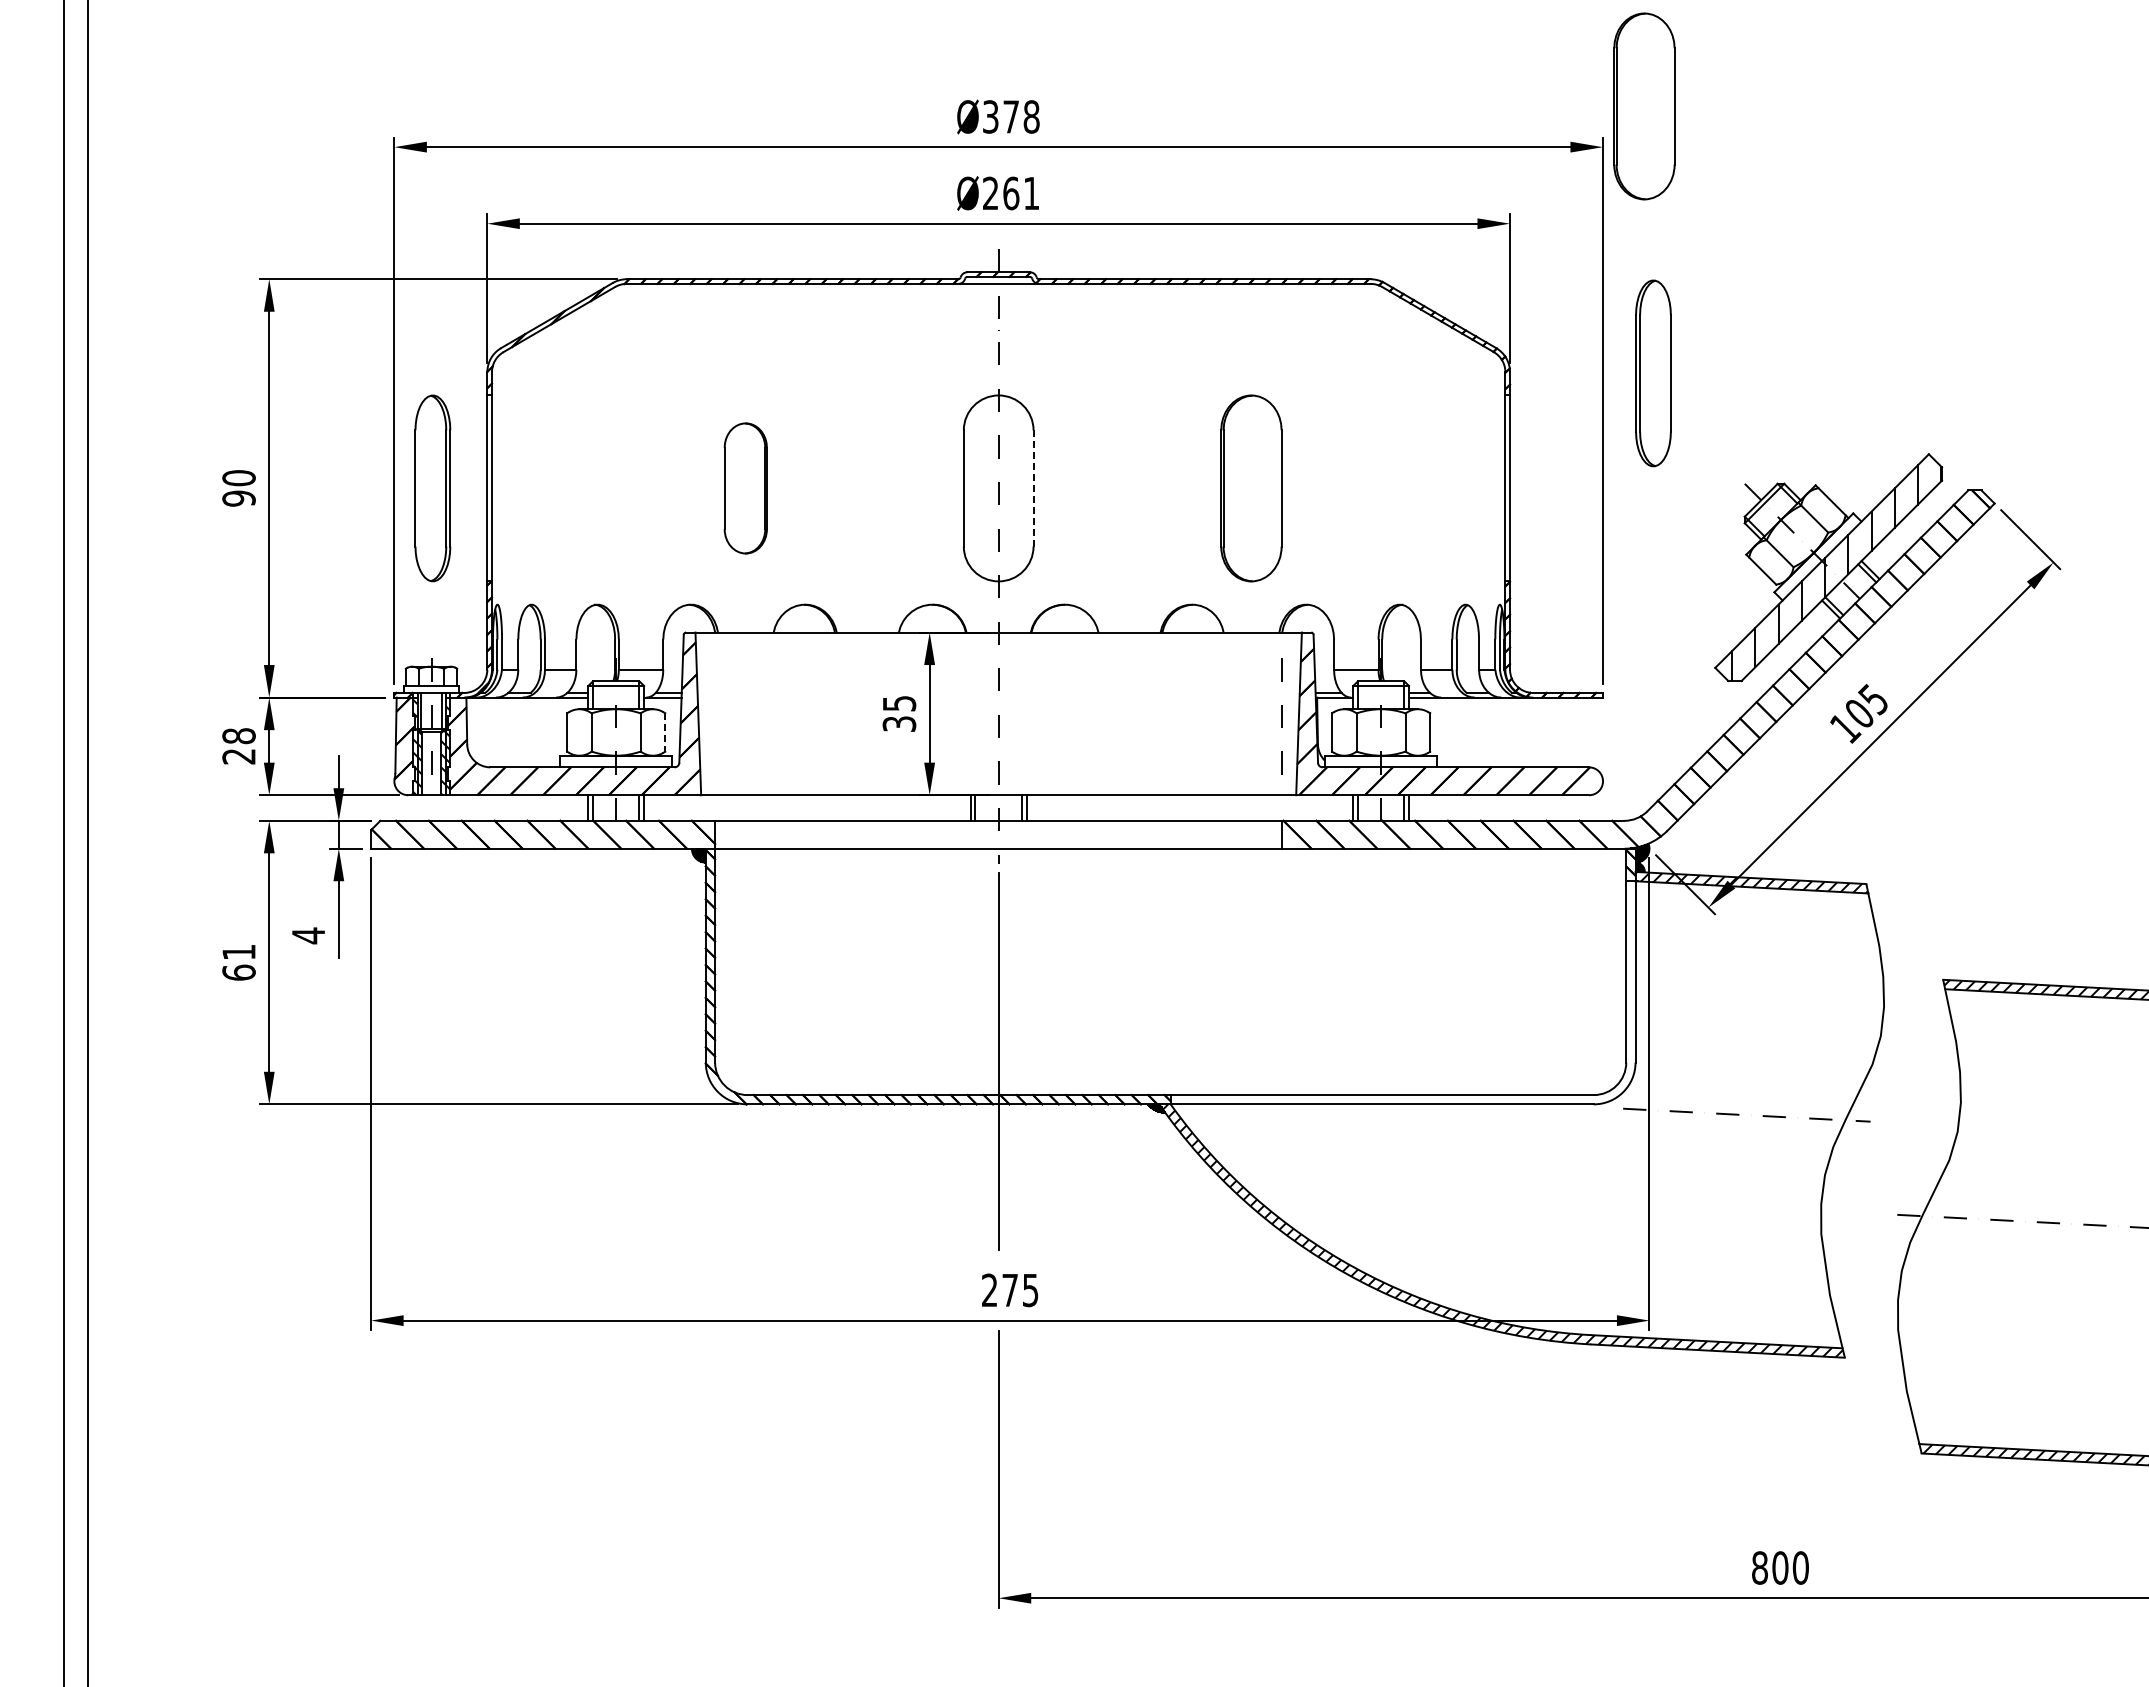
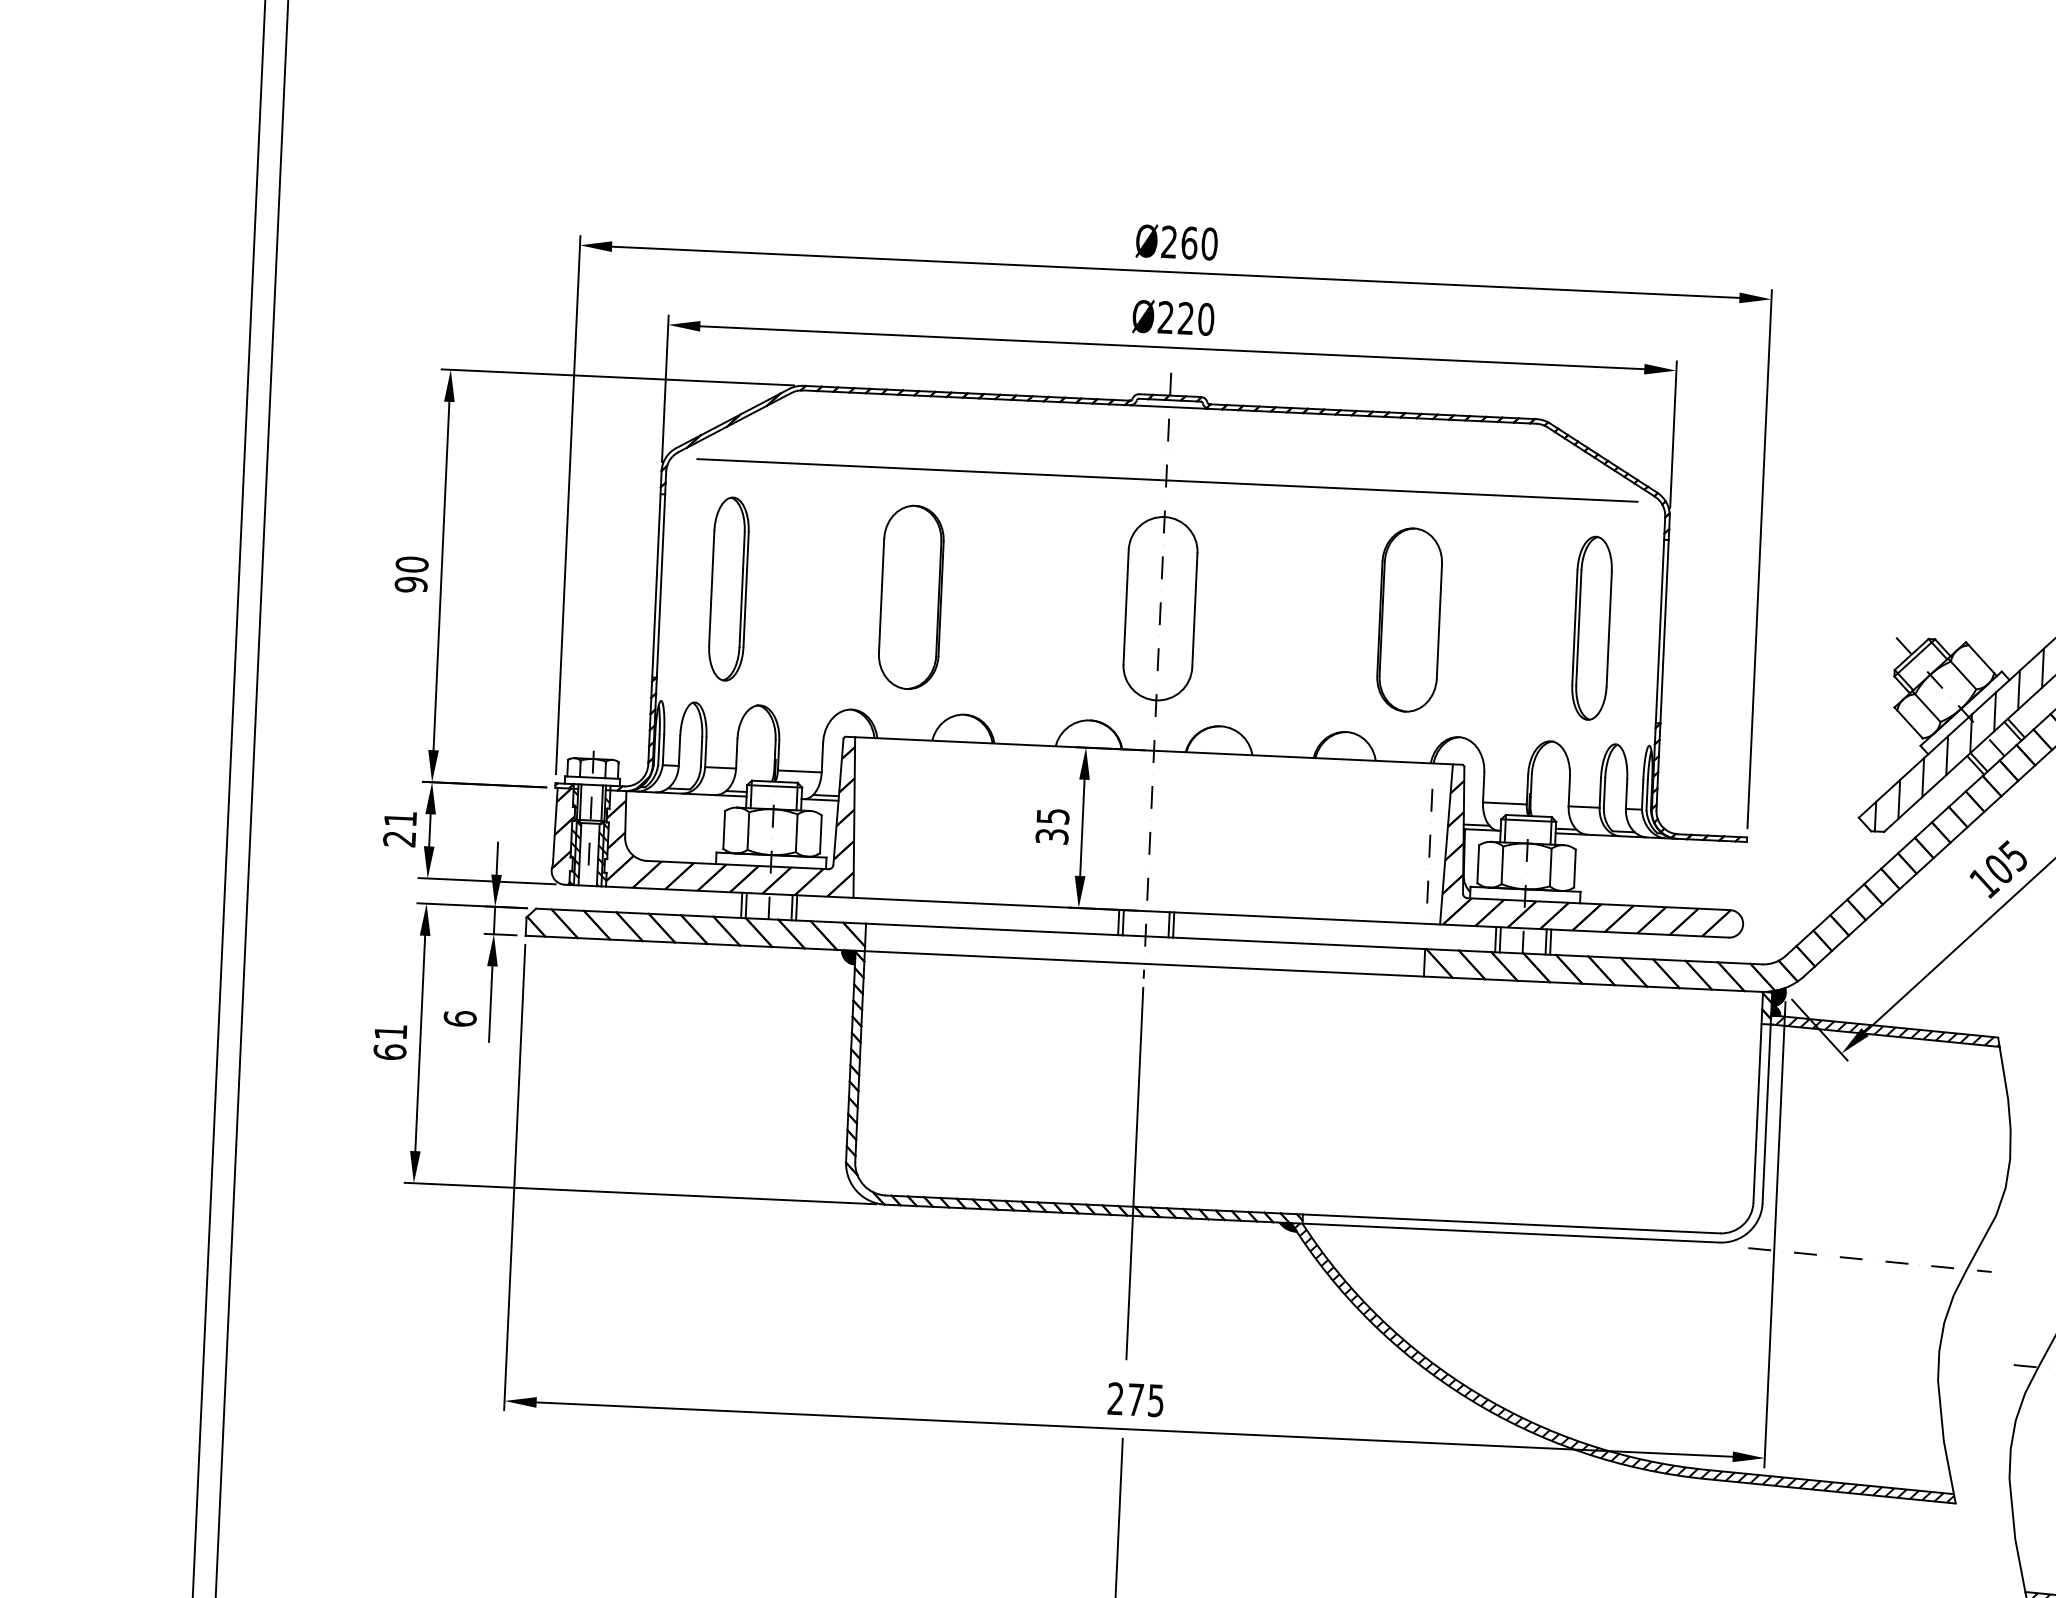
part: (1644, 106) -> (1814, 261), removed
text: (1011, 116) -> (1189, 242), Ø378 -> Ø260
text: (1021, 193) -> (1196, 319), Ø261 -> Ø220
line: (999, 358) -> (1167, 480), added
part: (1653, 373) -> (1592, 628), moved
part: (432, 488) -> (728, 589), moved
part: (745, 488) -> (910, 597), size x1.43
line: (1033, 488) -> (1194, 610), dashed -> solid
line: (665, 732) -> (821, 834), dashed -> solid
text: (238, 736) -> (400, 819), 28 -> 21
text: (308, 935) -> (460, 1018), 4 -> 6

